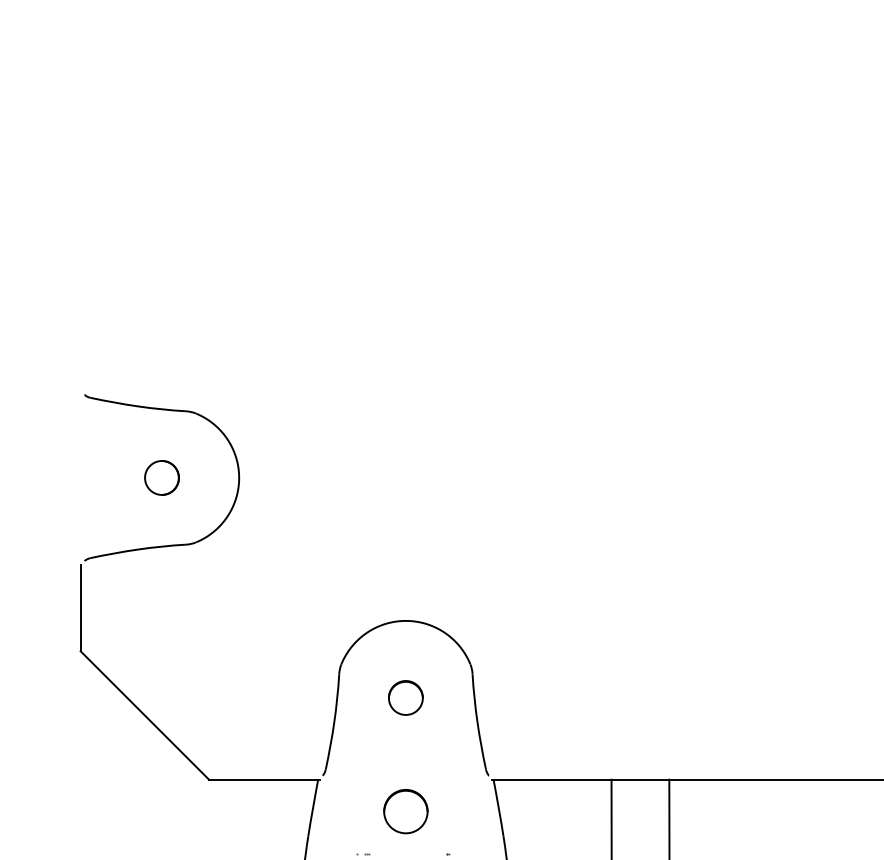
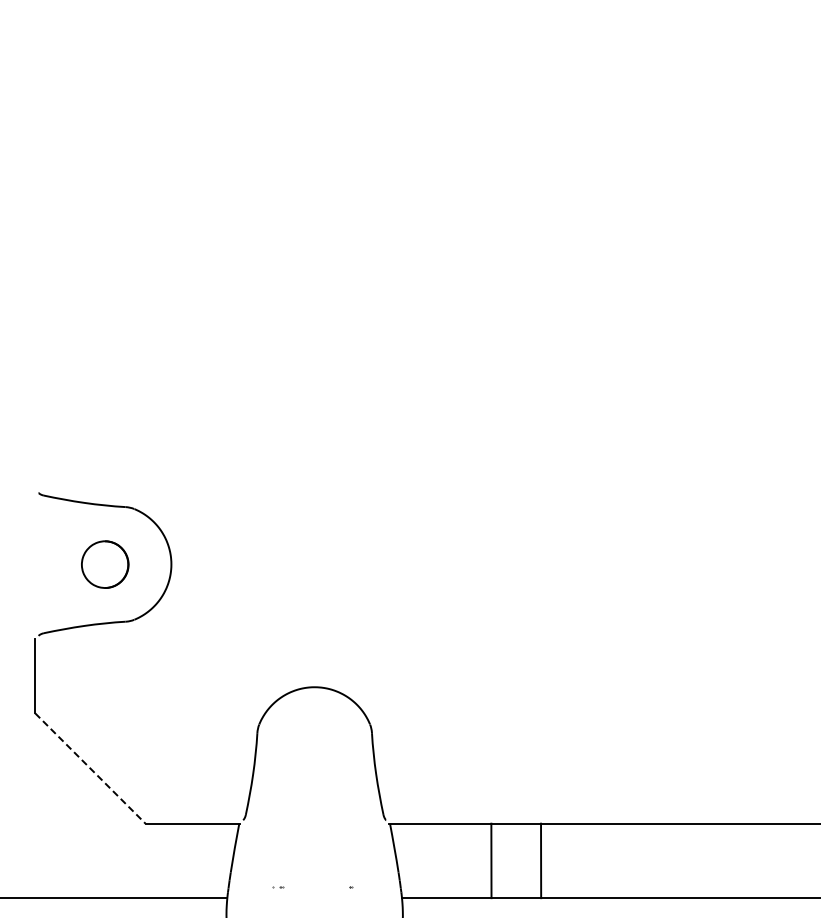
part: (161, 476) -> (104, 563), size x1.6
part: (405, 698) -> (314, 753), removed
line: (144, 715) -> (90, 768), solid -> dashed
part: (405, 810) -> (314, 850), removed

